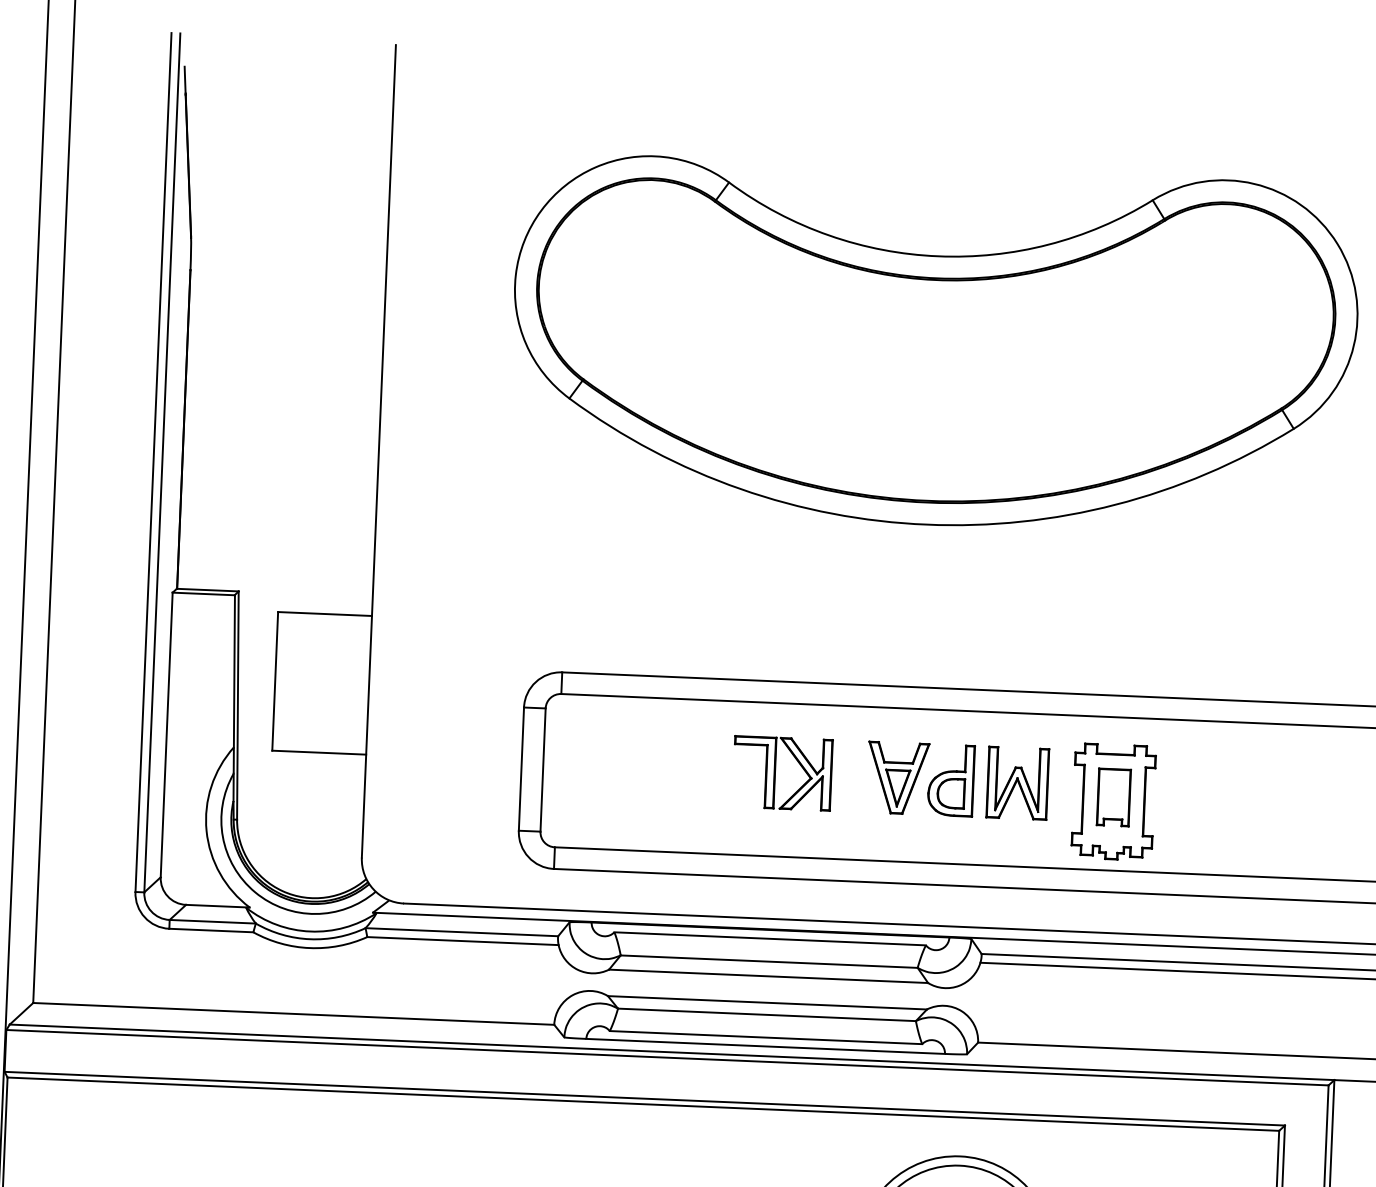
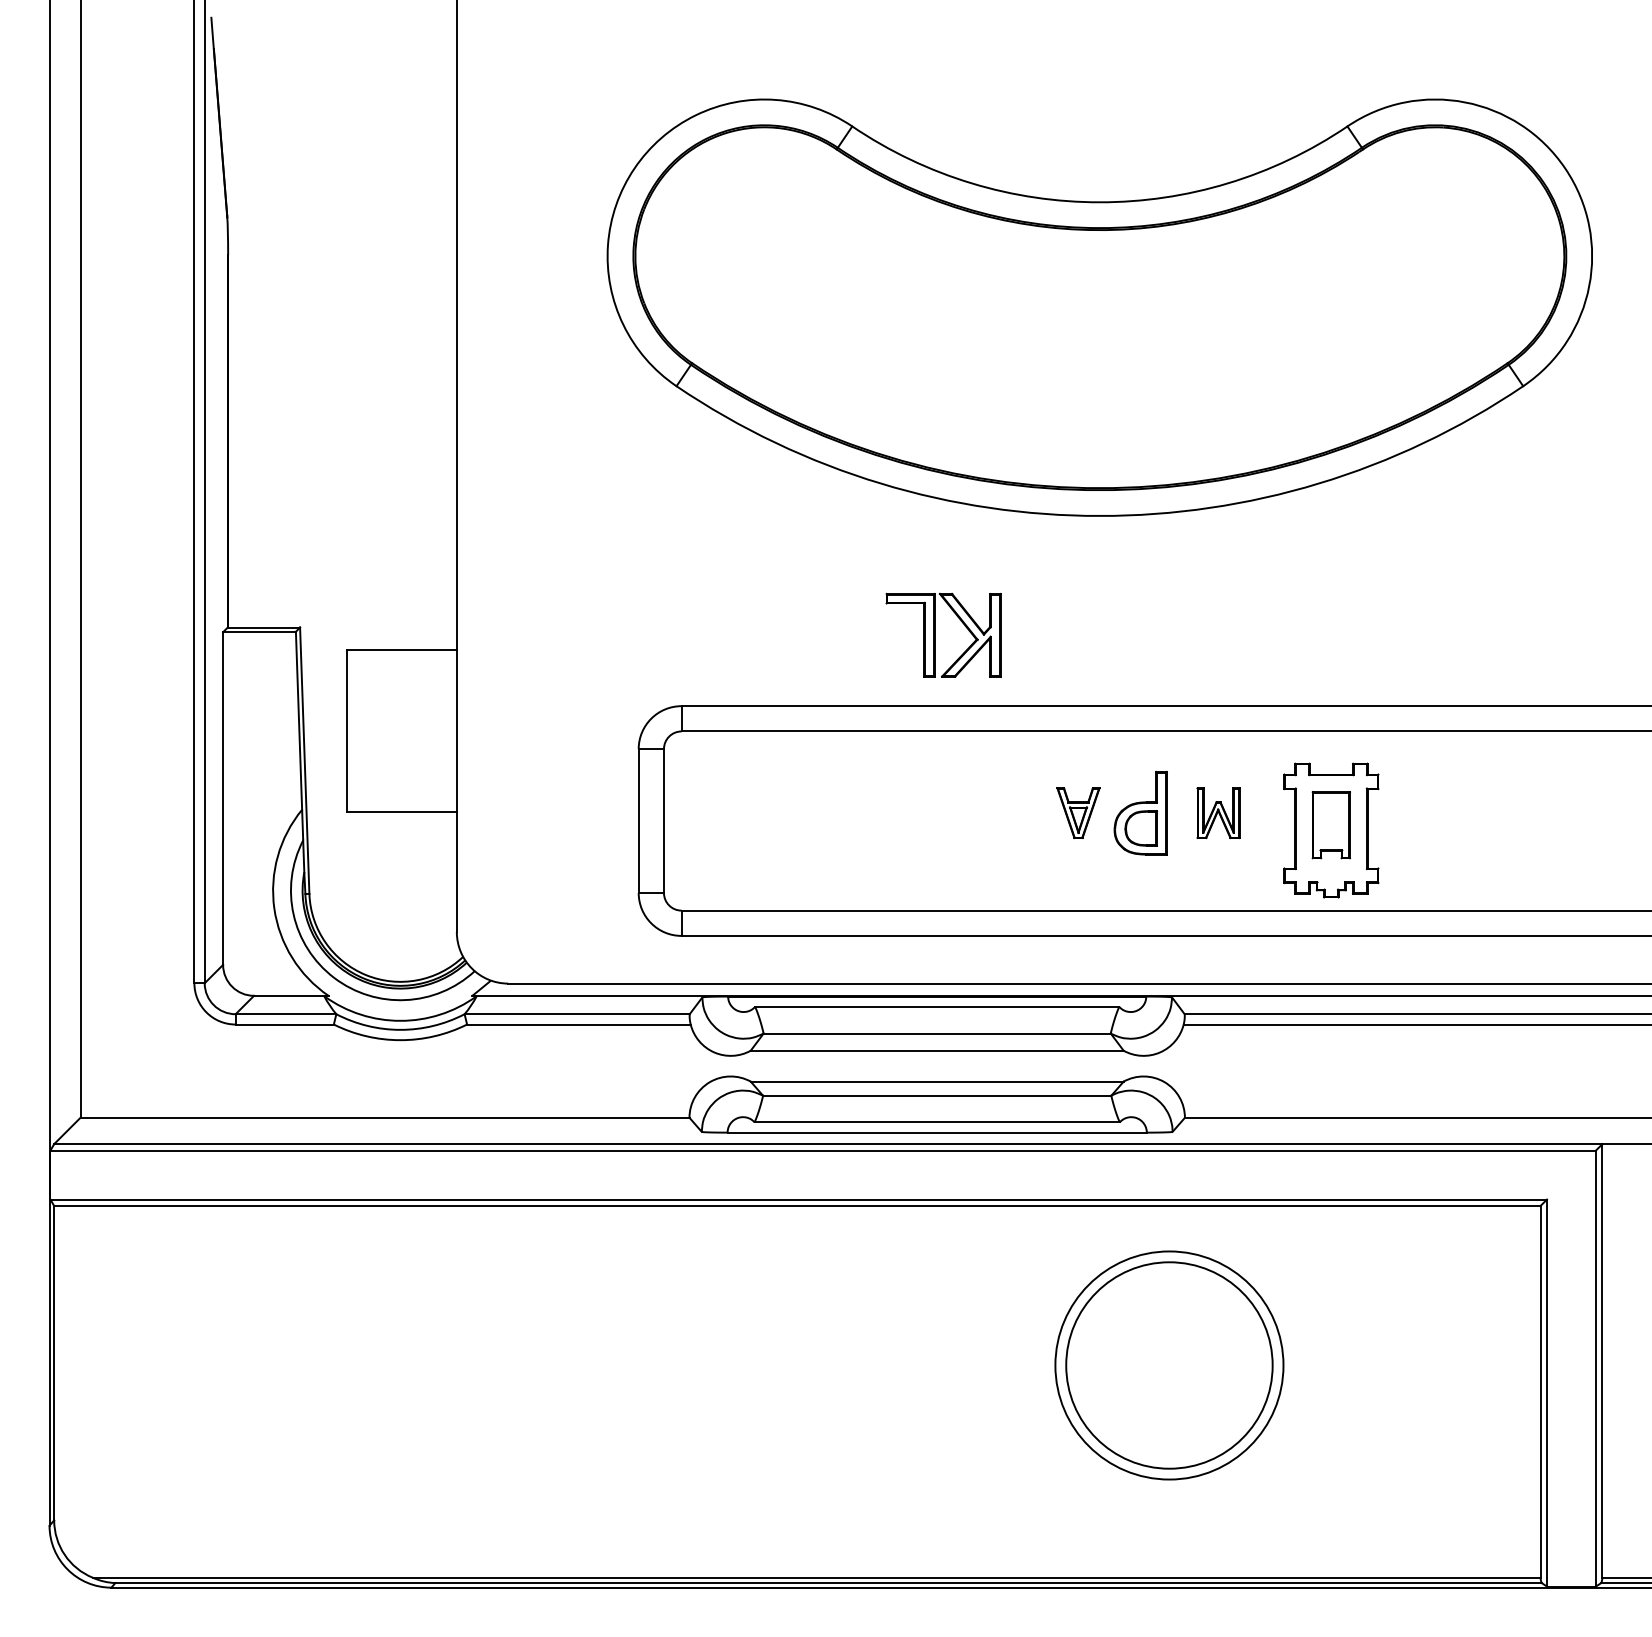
part: (775, 772) -> (935, 634), moved
part: (898, 777) -> (1078, 812), size x0.6
part: (1017, 782) -> (1218, 812), size x0.6

